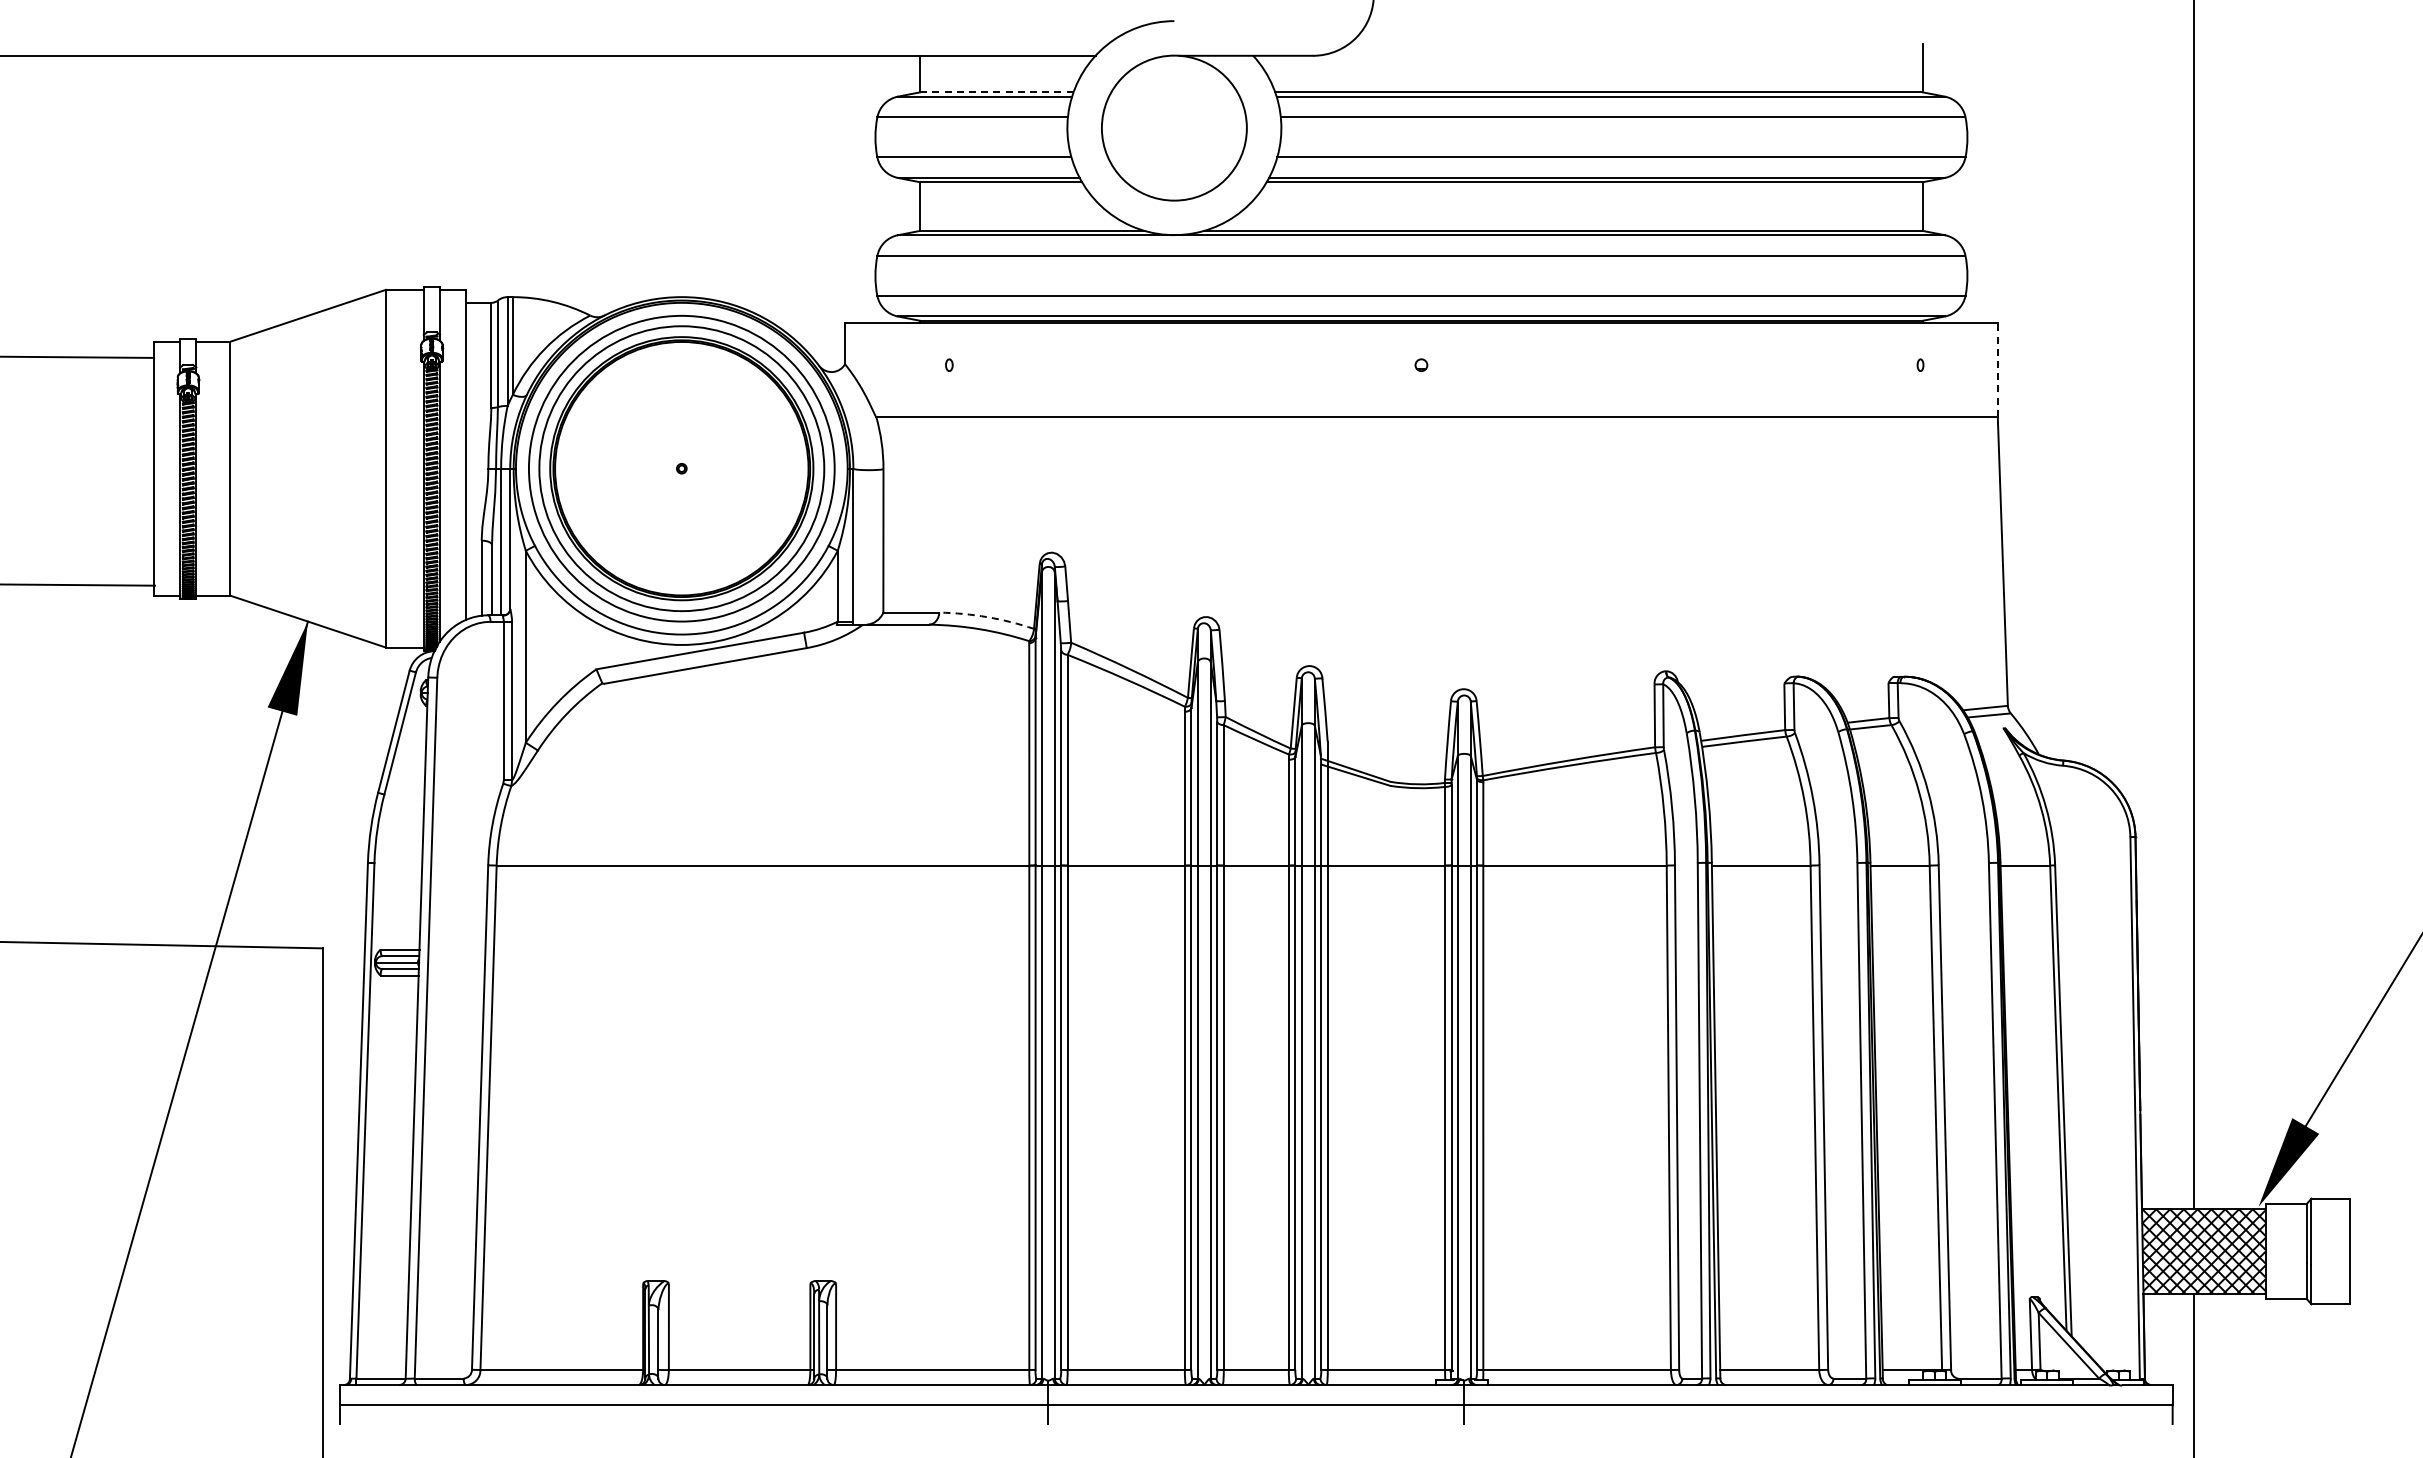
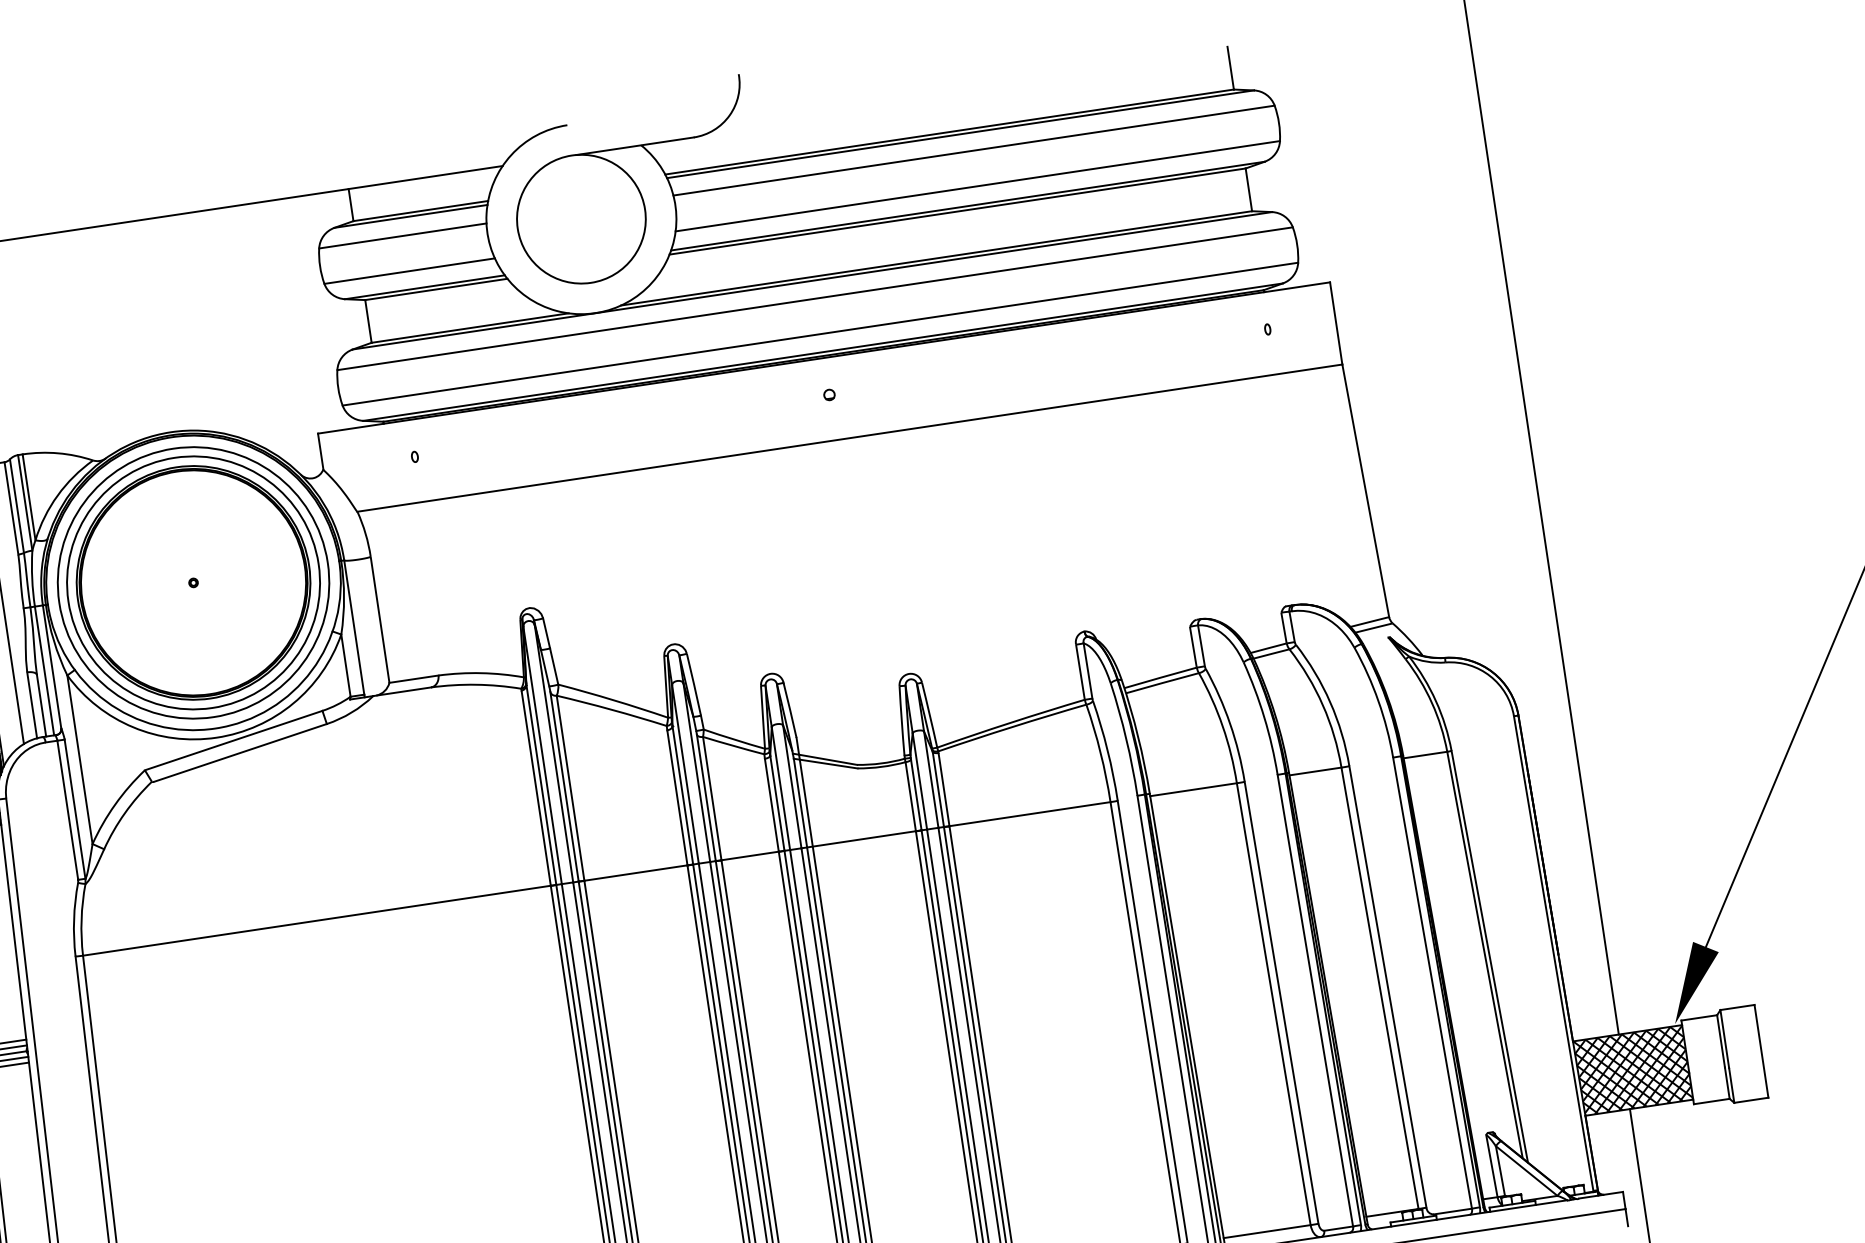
line: (996, 92) -> (420, 211), dashed -> solid
line: (1997, 369) -> (1335, 323), dashed -> solid
arc: (987, 617) -> (481, 673), dashed -> solid

